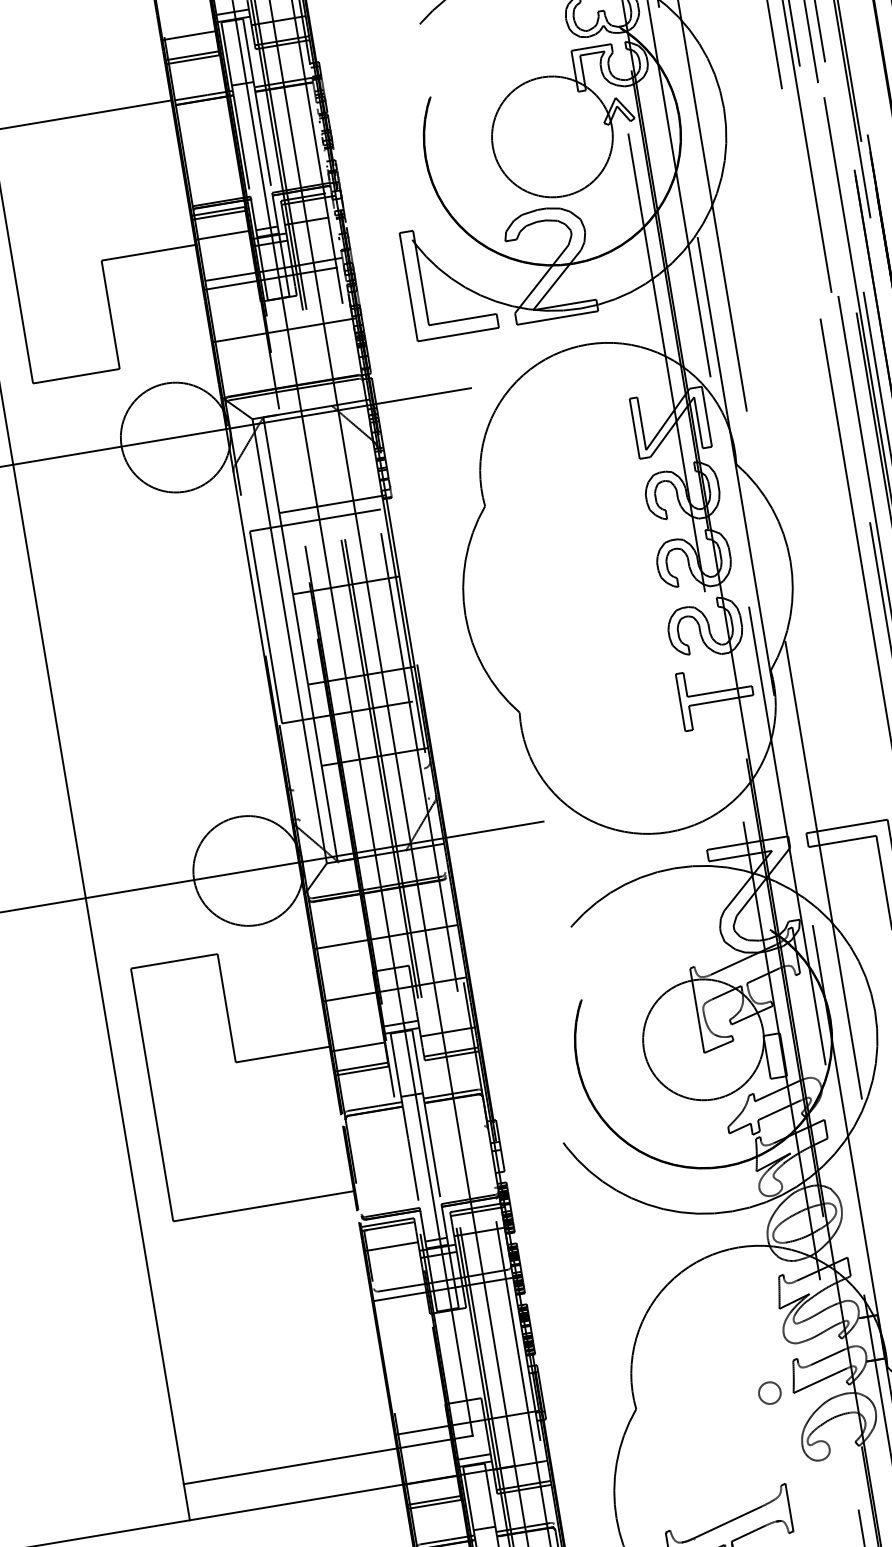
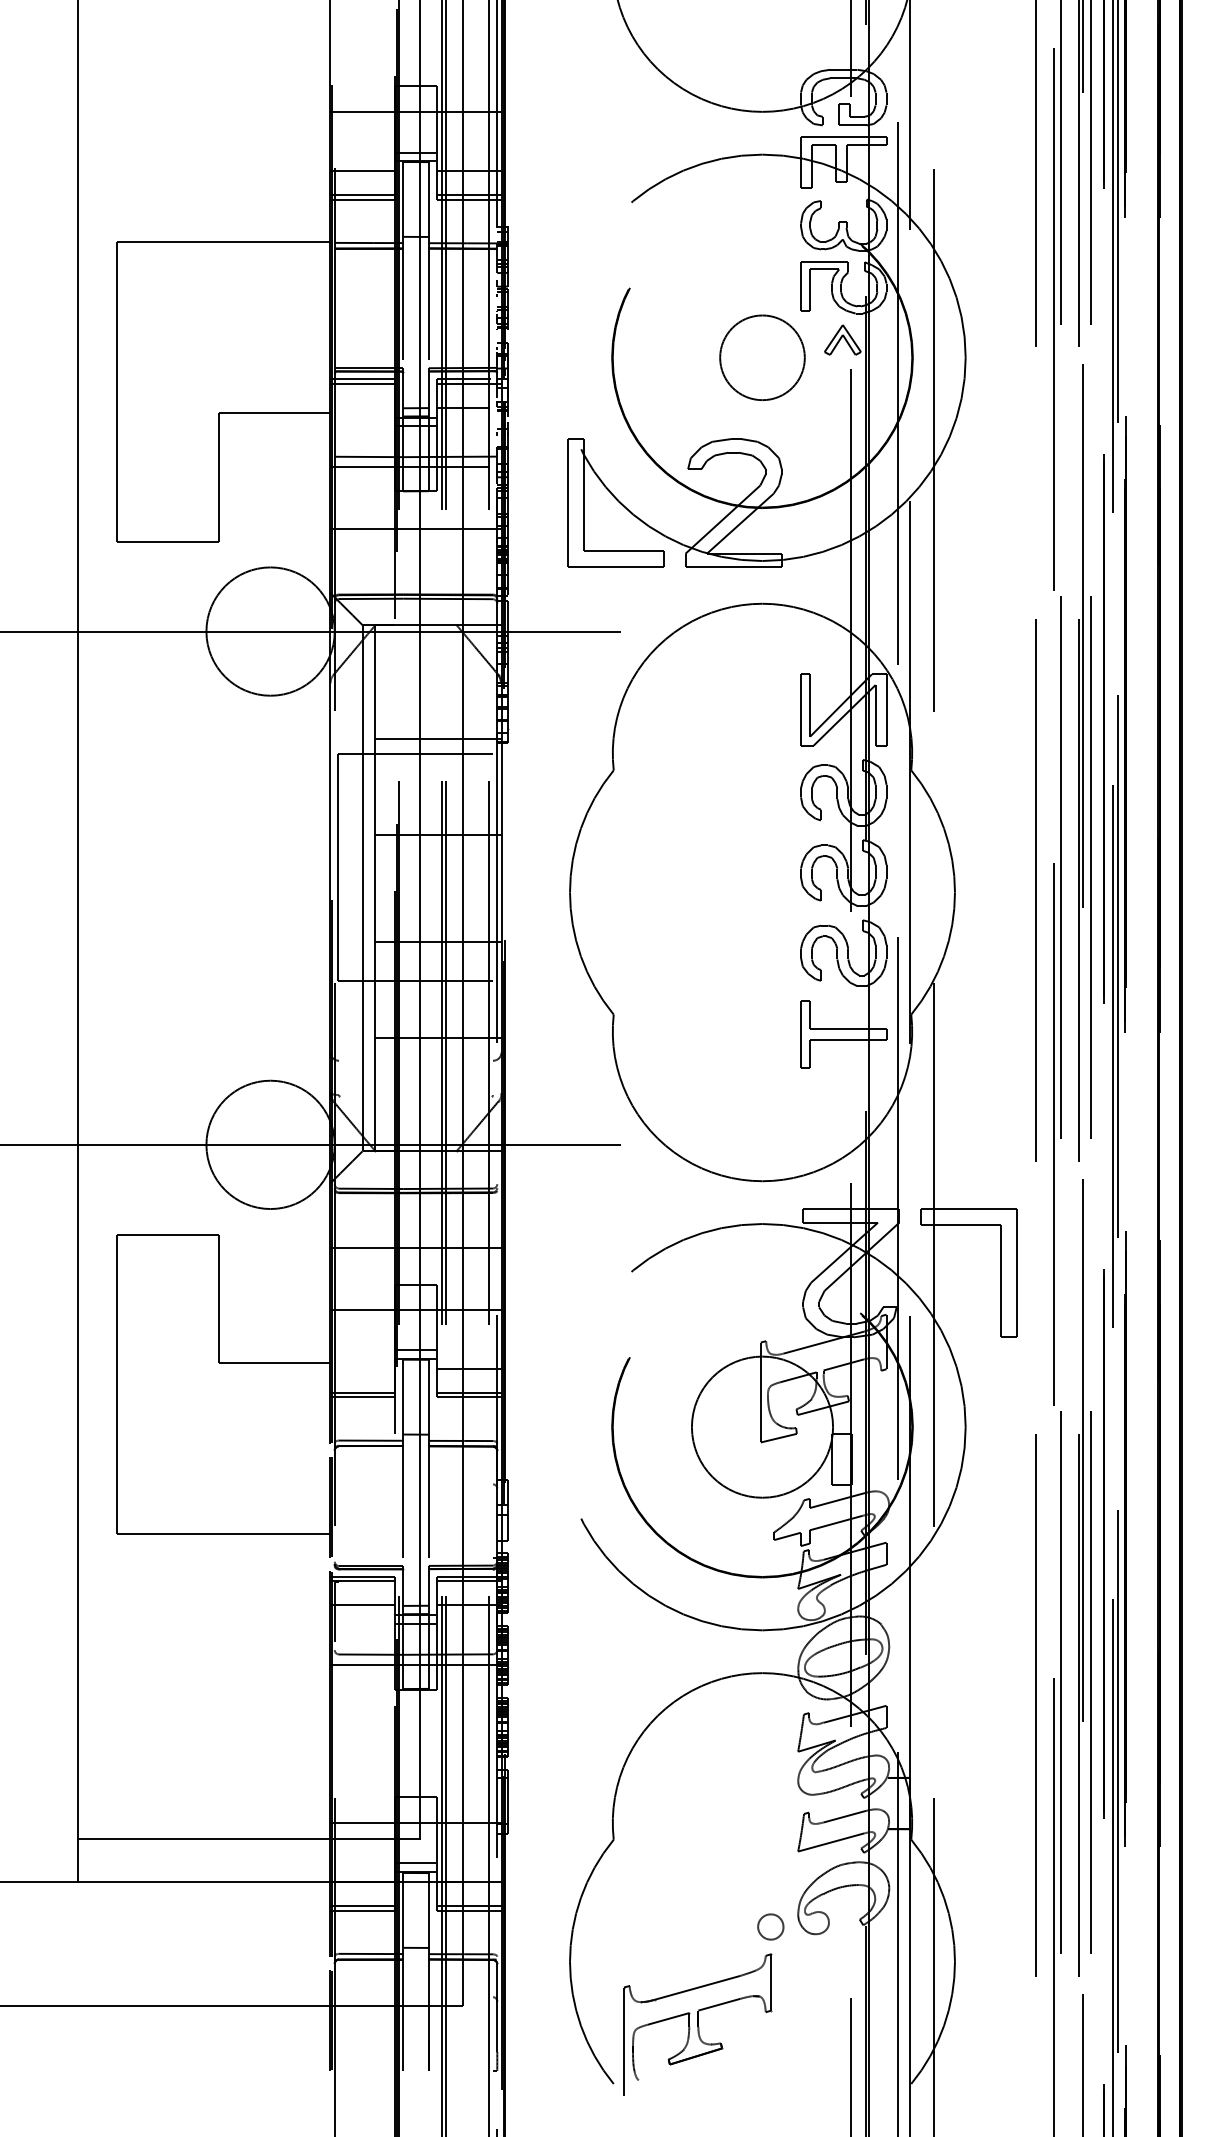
circle: (552, 136) -> (762, 357), size x0.6
line: (221, 235) -> (362, 407), removed
line: (357, 1046) -> (362, 1368), removed
part: (769, 1392) -> (770, 1926), moved

